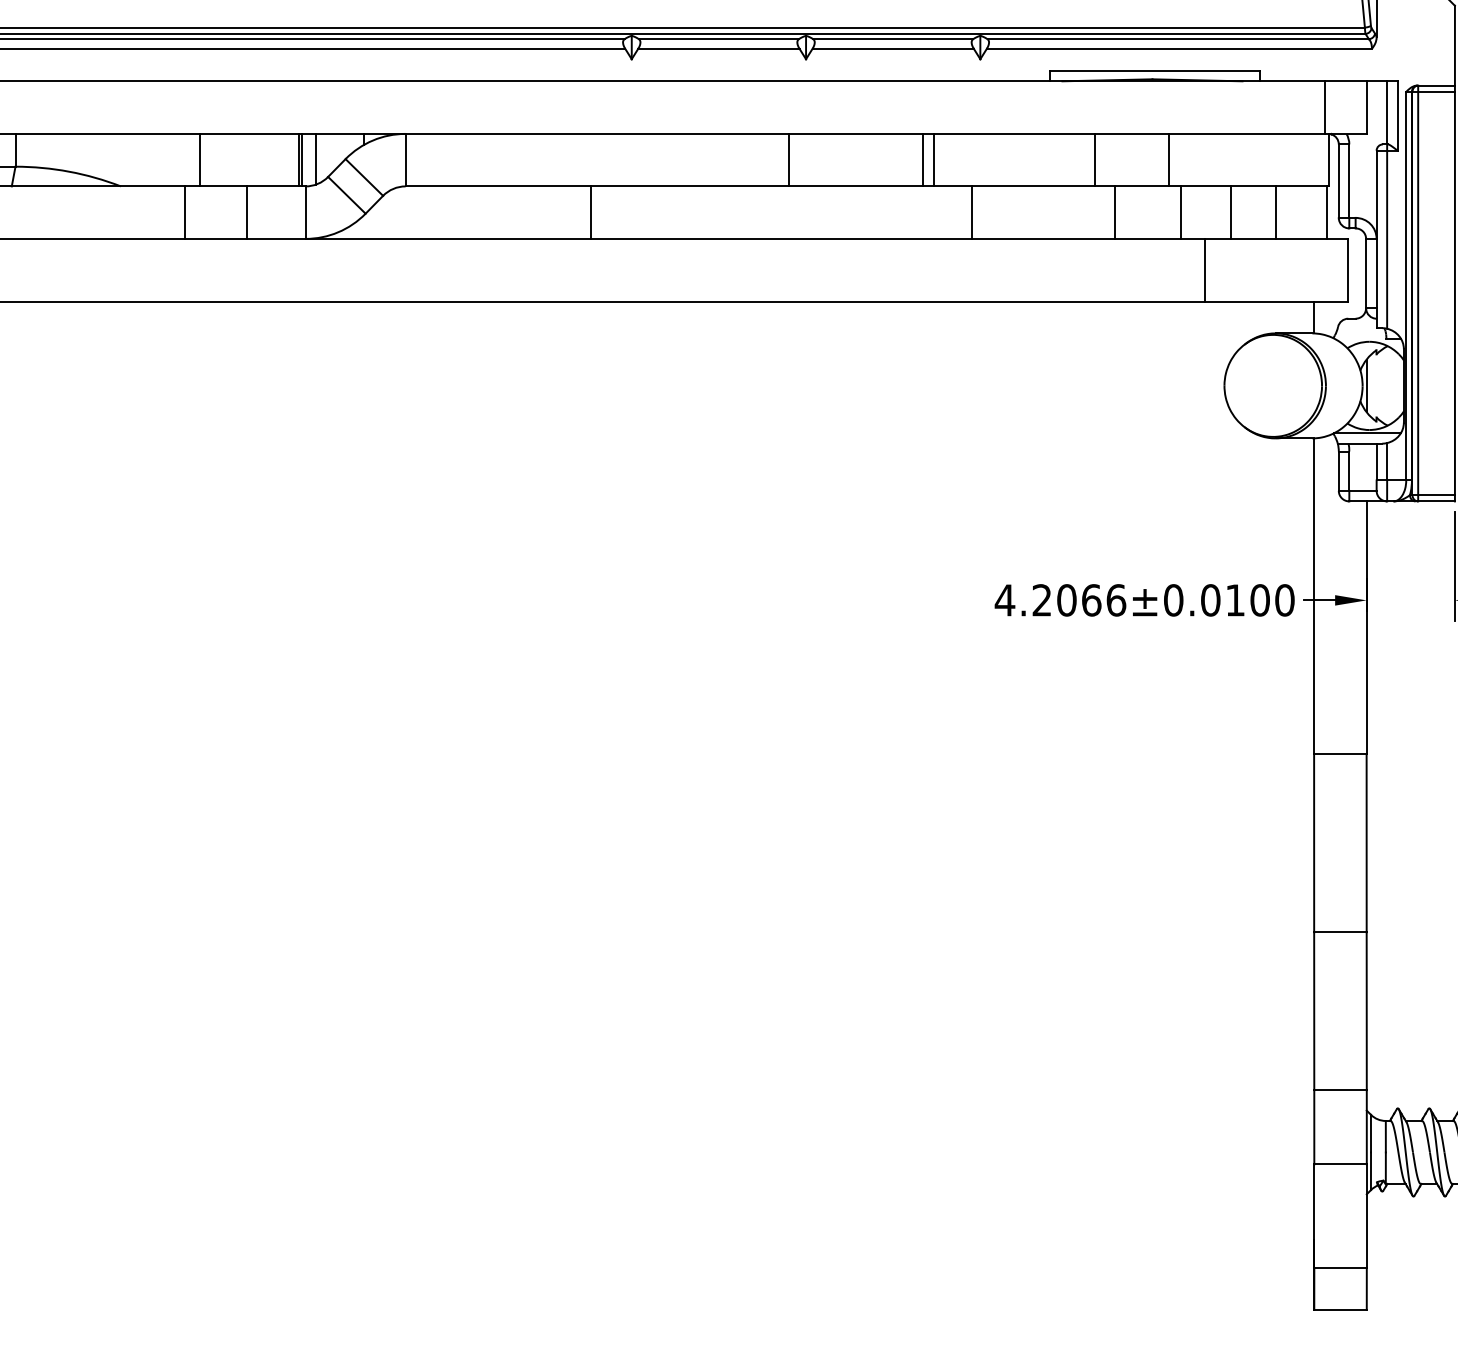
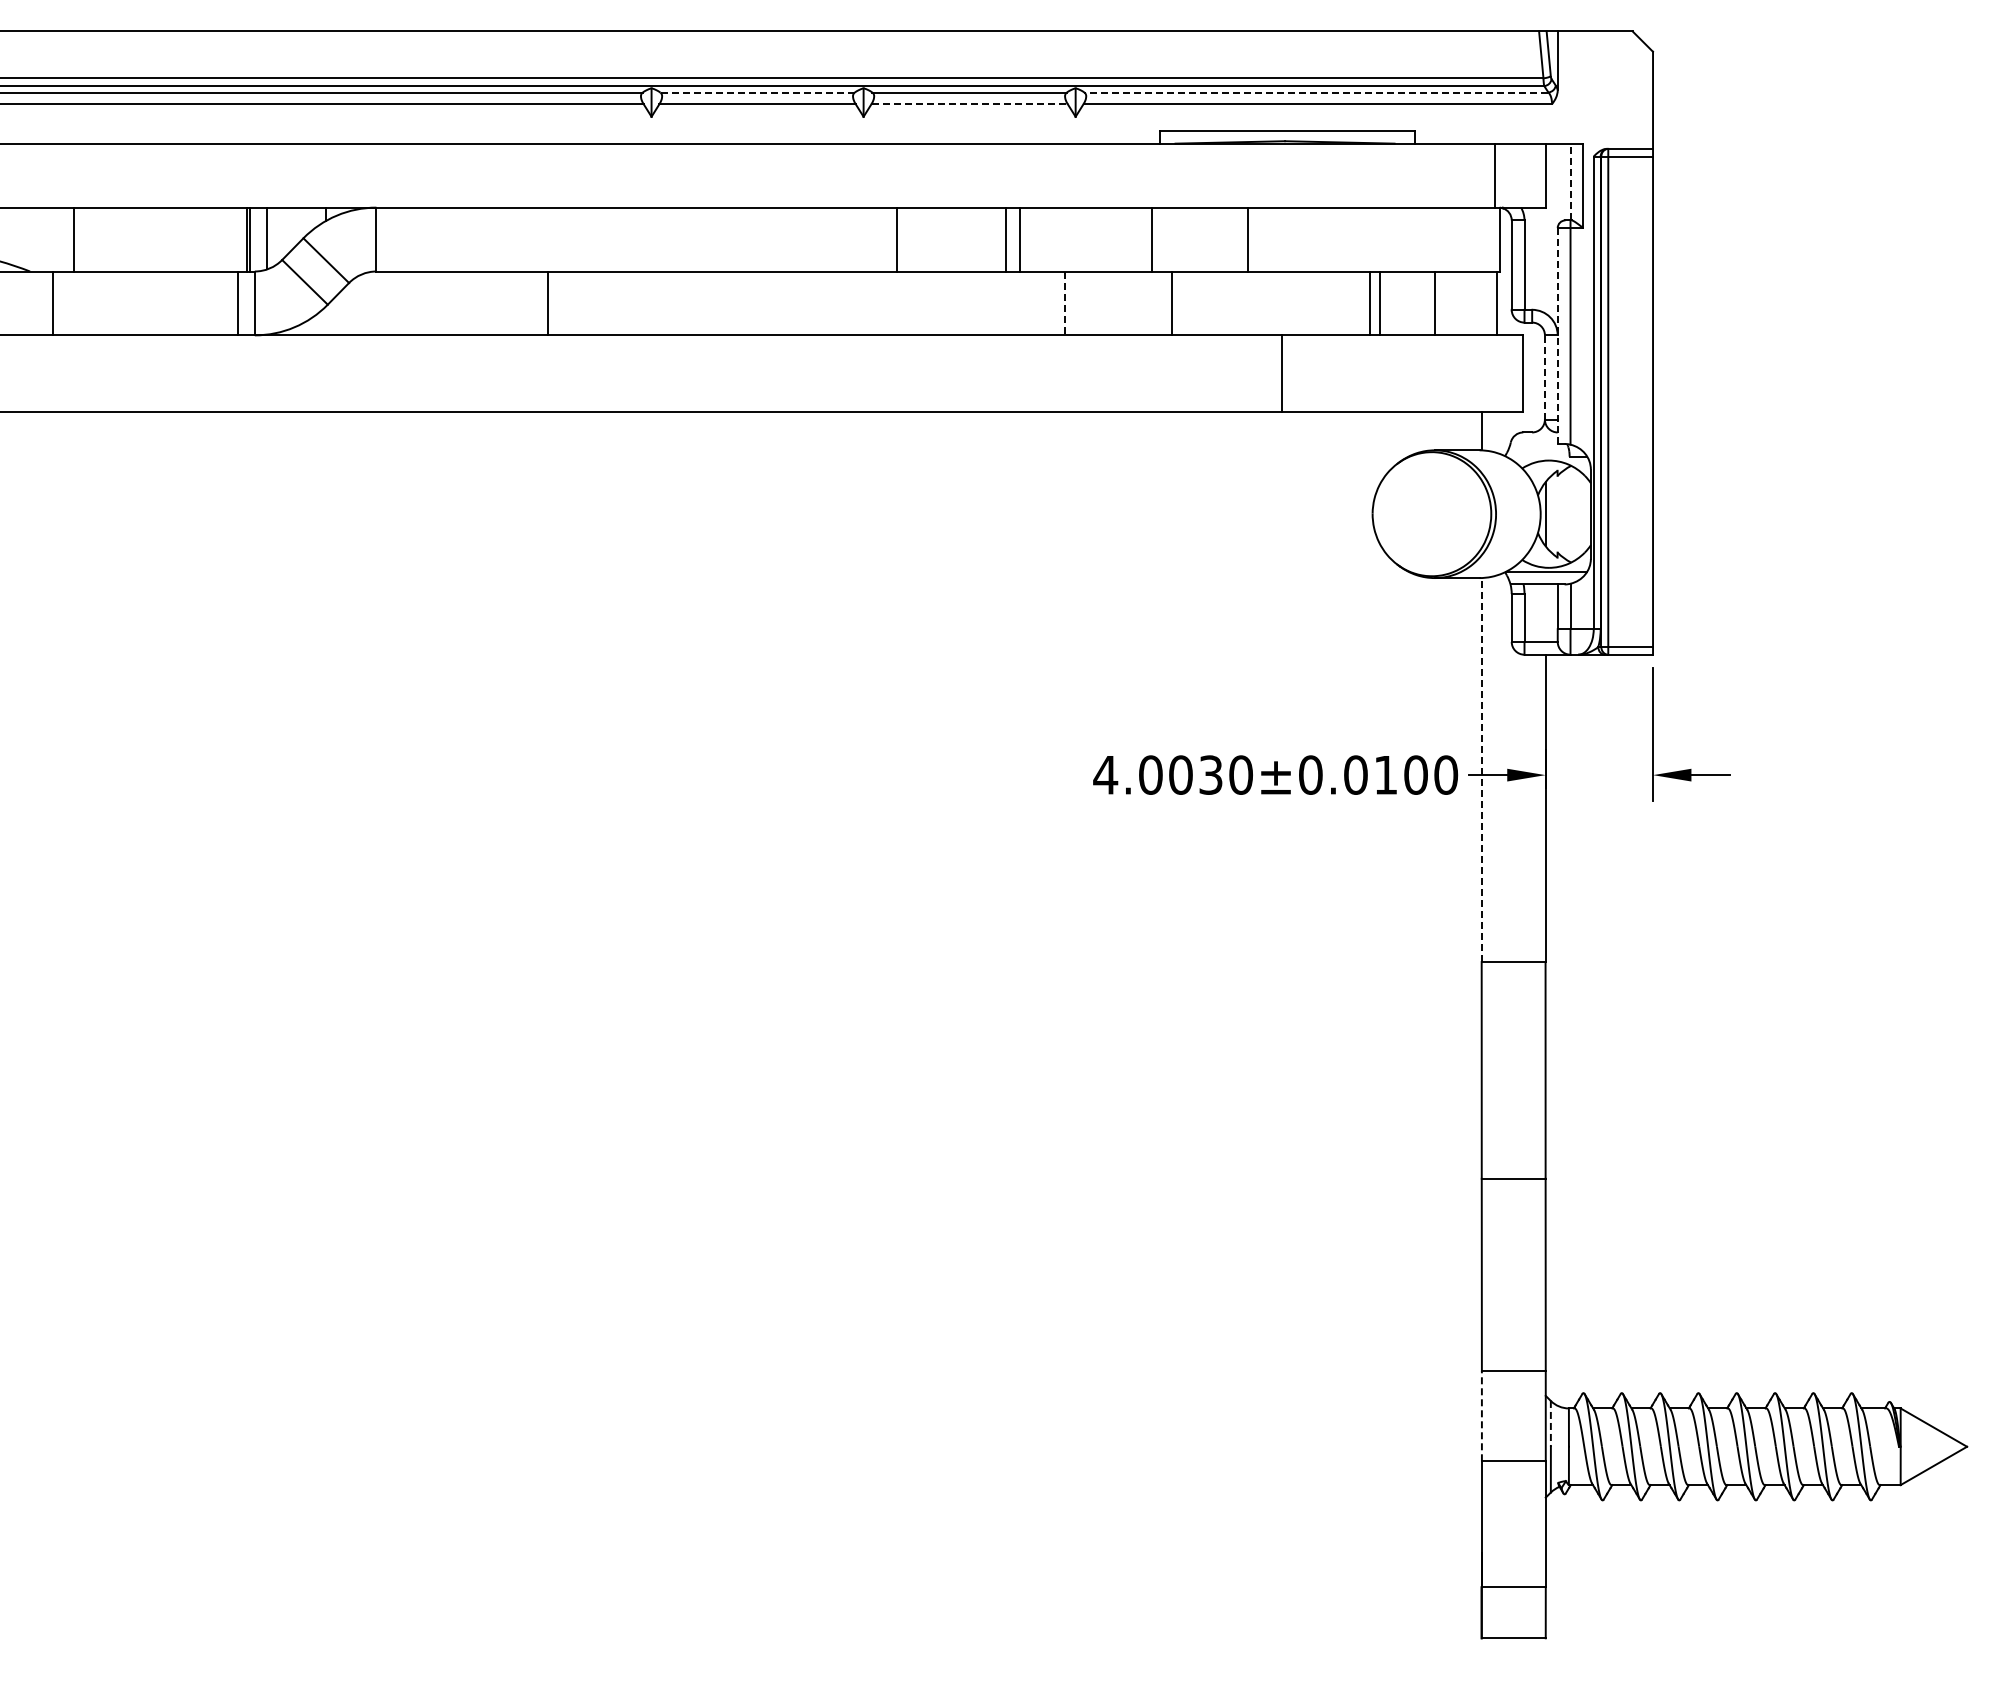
line: (718, 39) -> (757, 92), solid -> dashed
line: (1177, 39) -> (1315, 92), solid -> dashed
line: (893, 49) -> (970, 104), solid -> dashed
line: (1387, 112) -> (1570, 181), solid -> dashed
line: (200, 160) -> (74, 239), moved
line: (788, 160) -> (896, 239), moved
line: (1095, 160) -> (1152, 239), moved
line: (1169, 160) -> (1247, 239), moved
line: (185, 212) -> (53, 303), moved
line: (247, 212) -> (237, 303), moved
line: (590, 212) -> (547, 303), moved
line: (972, 212) -> (1065, 303), solid -> dashed
line: (1115, 212) -> (1172, 303), moved
line: (1180, 212) -> (1370, 303), moved
line: (1376, 239) -> (1557, 336), solid -> dashed
line: (1205, 270) -> (1282, 373), moved
line: (1365, 273) -> (1544, 377), solid -> dashed
line: (1313, 596) -> (1481, 770), solid -> dashed
text: (1079, 599) -> (1196, 774), 4.2066±0.0100 -> 4.0030±0.0100
line: (1313, 1126) -> (1481, 1415), solid -> dashed
line: (1370, 1133) -> (1550, 1423), solid -> dashed

